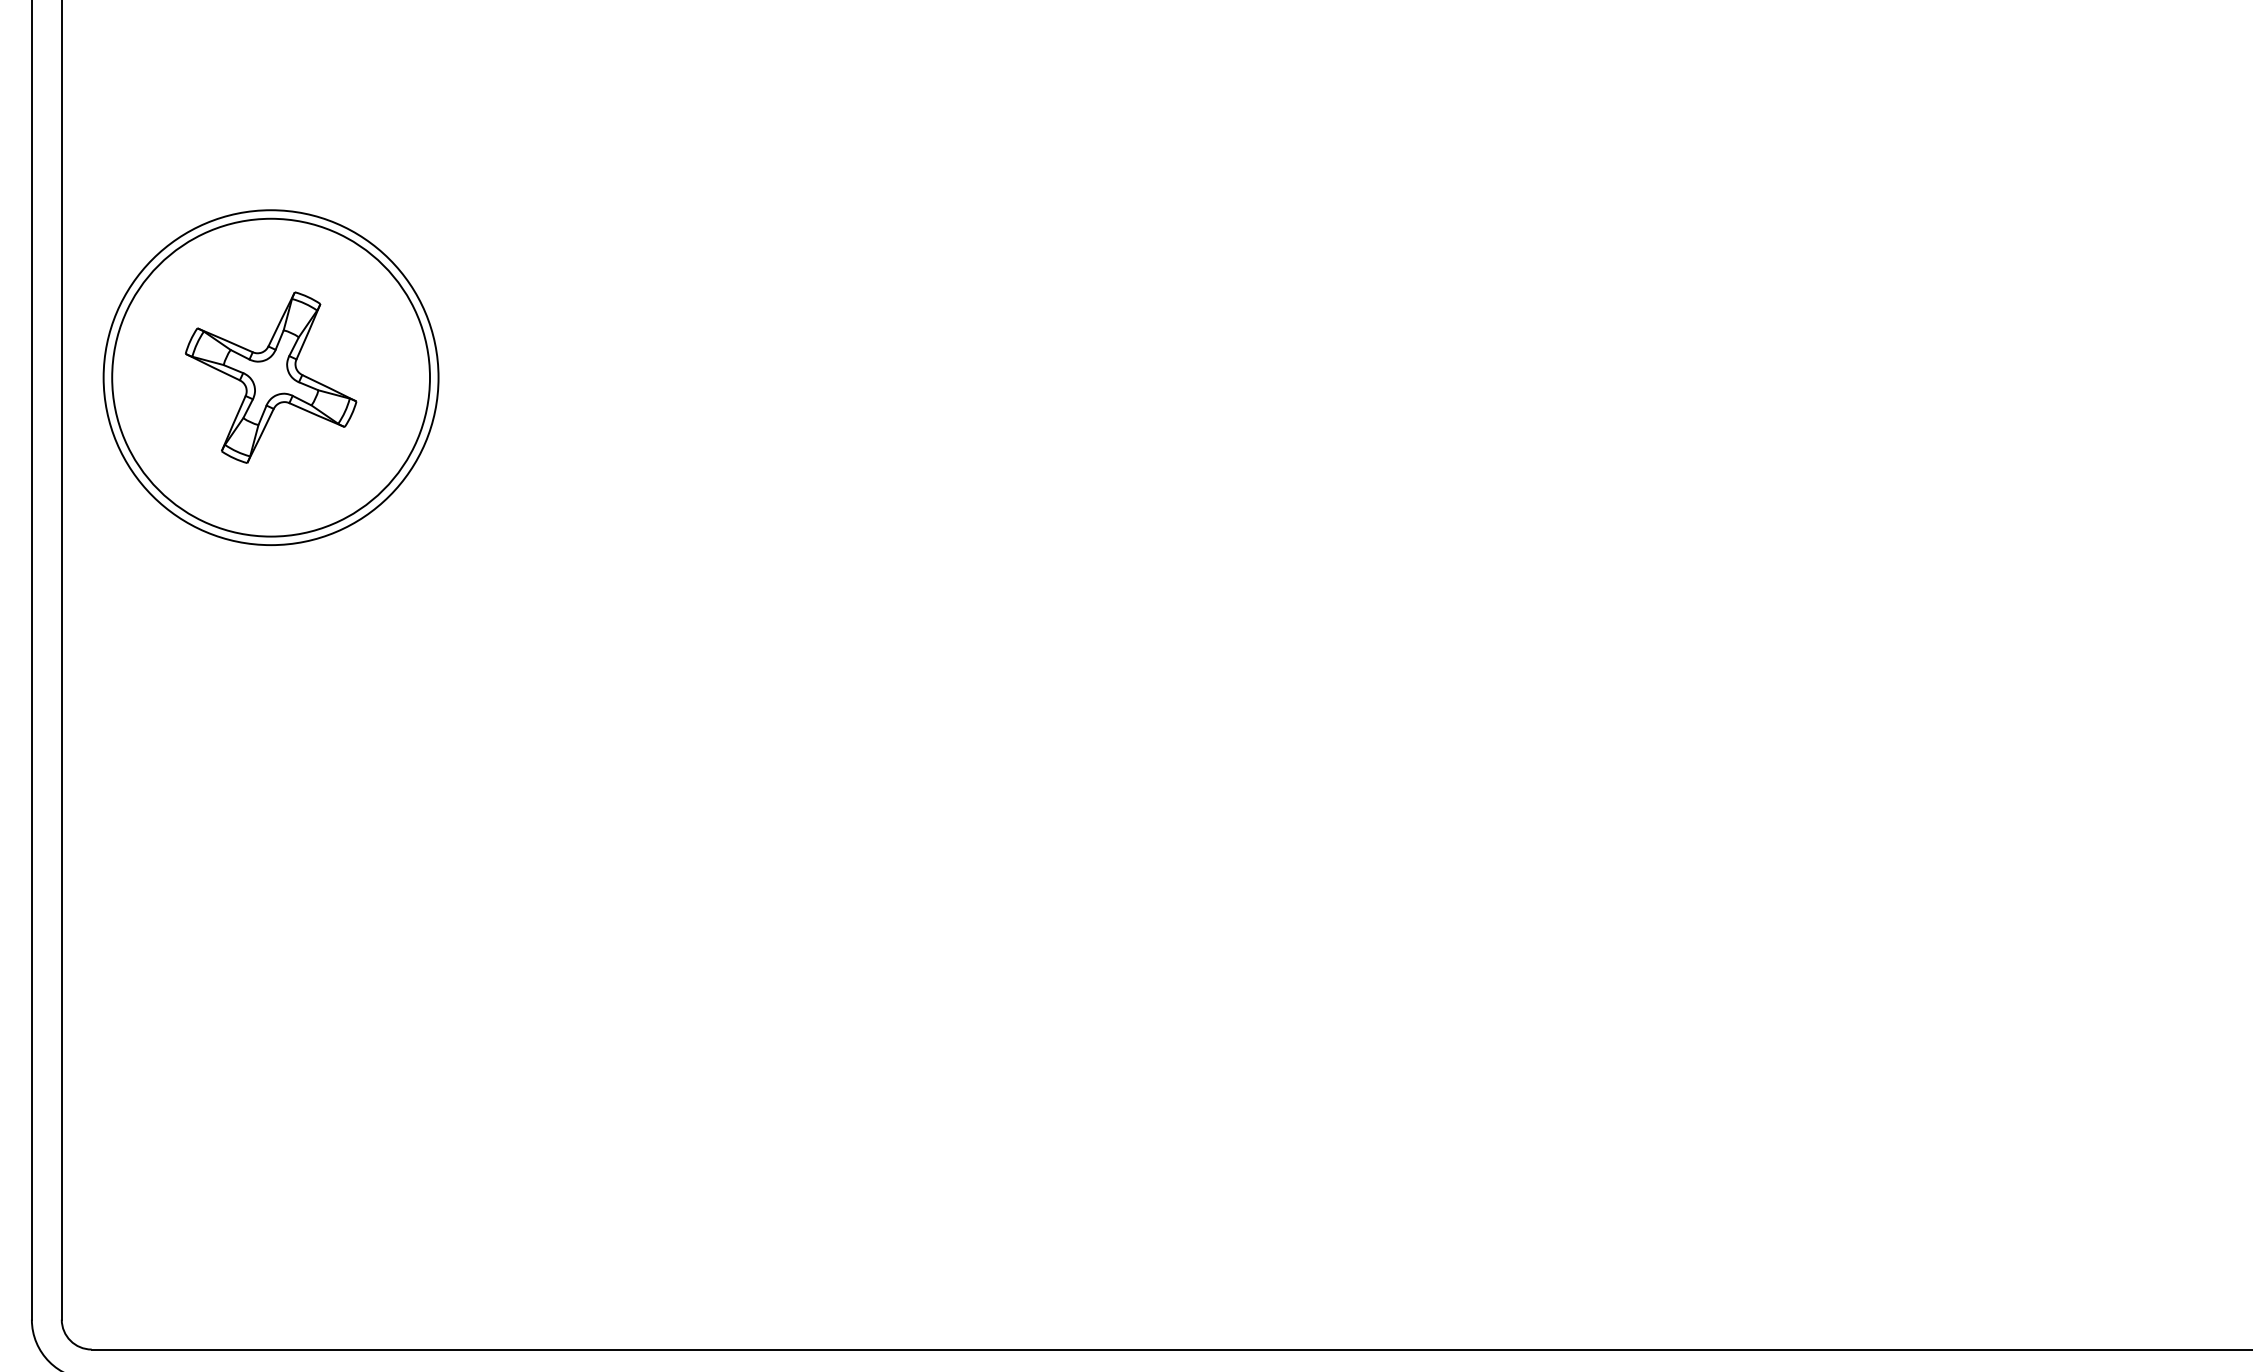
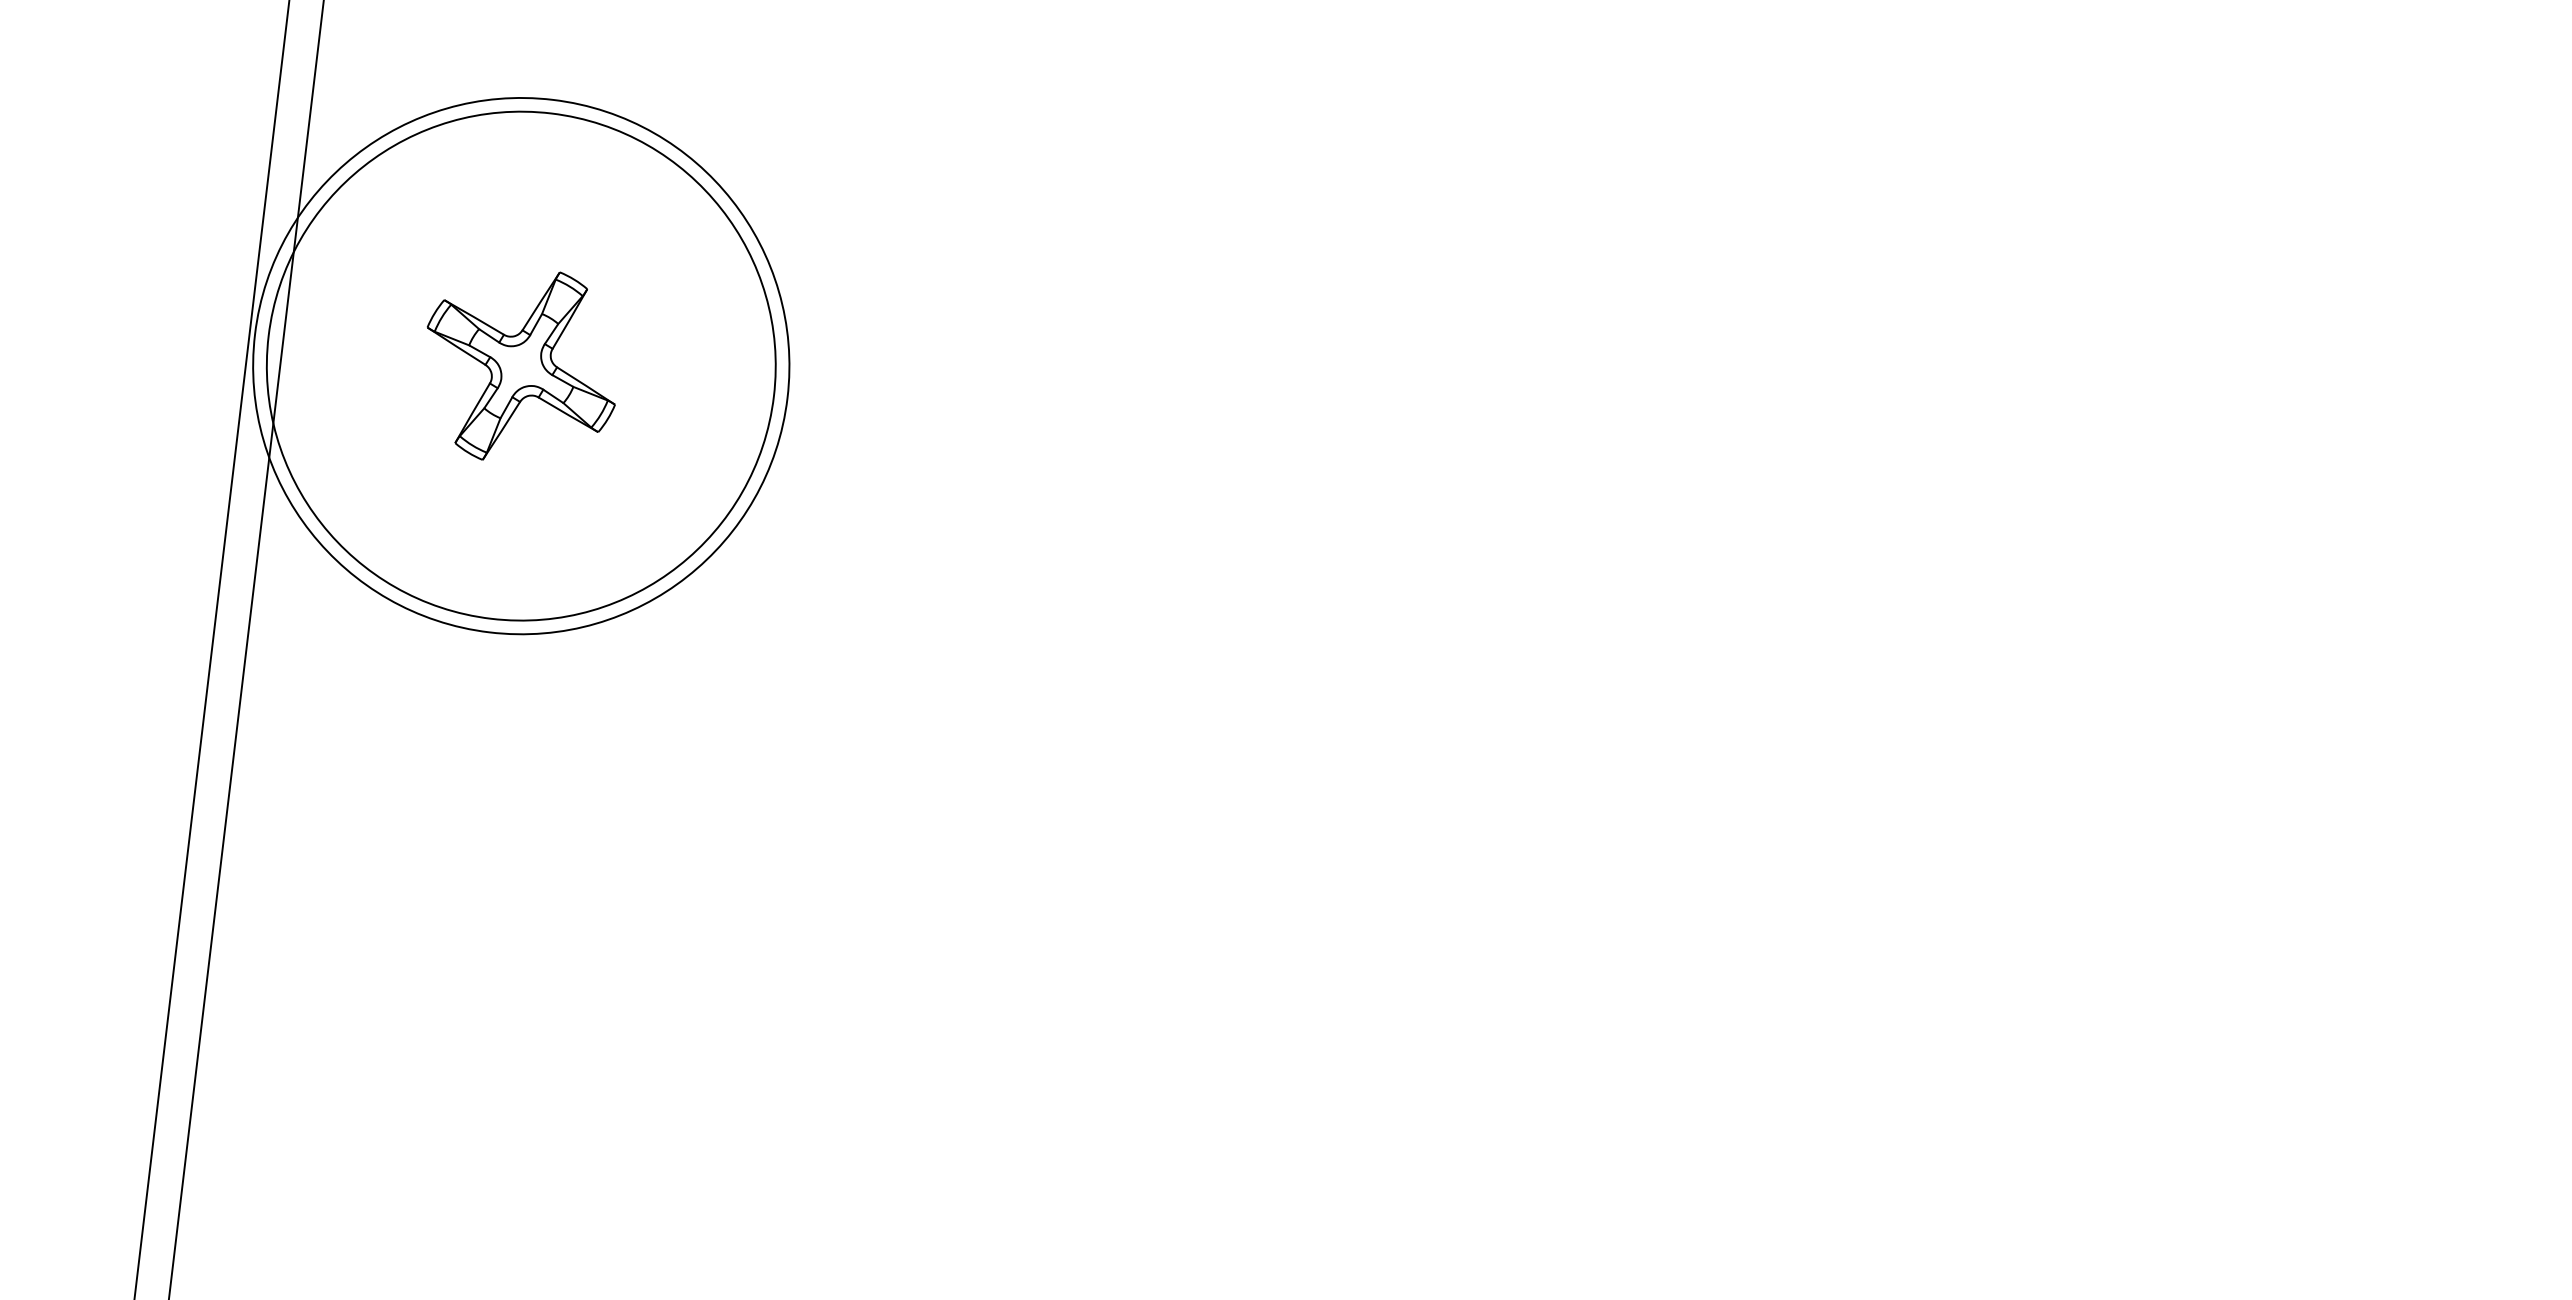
circle: (270, 377) -> (520, 365), size x1.4
circle: (271, 377) -> (521, 365), size x1.4

